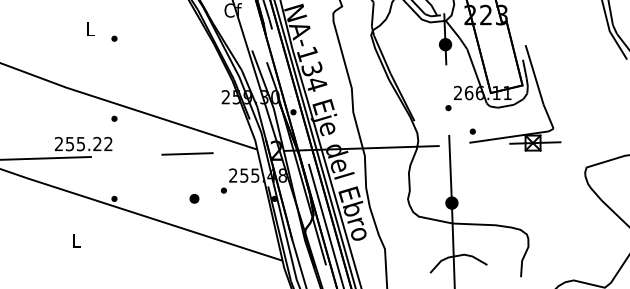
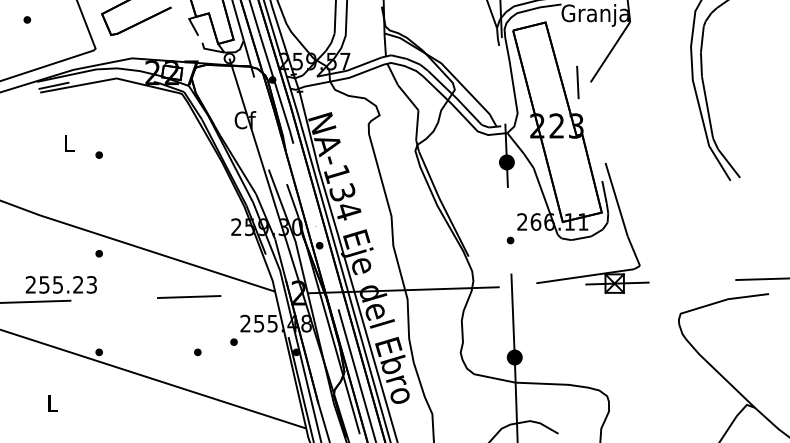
part: (472, 131) -> (540, 269), removed
text: (108, 143) -> (91, 284), 255.22 -> 255.23
part: (194, 199) -> (197, 352), size x0.62

